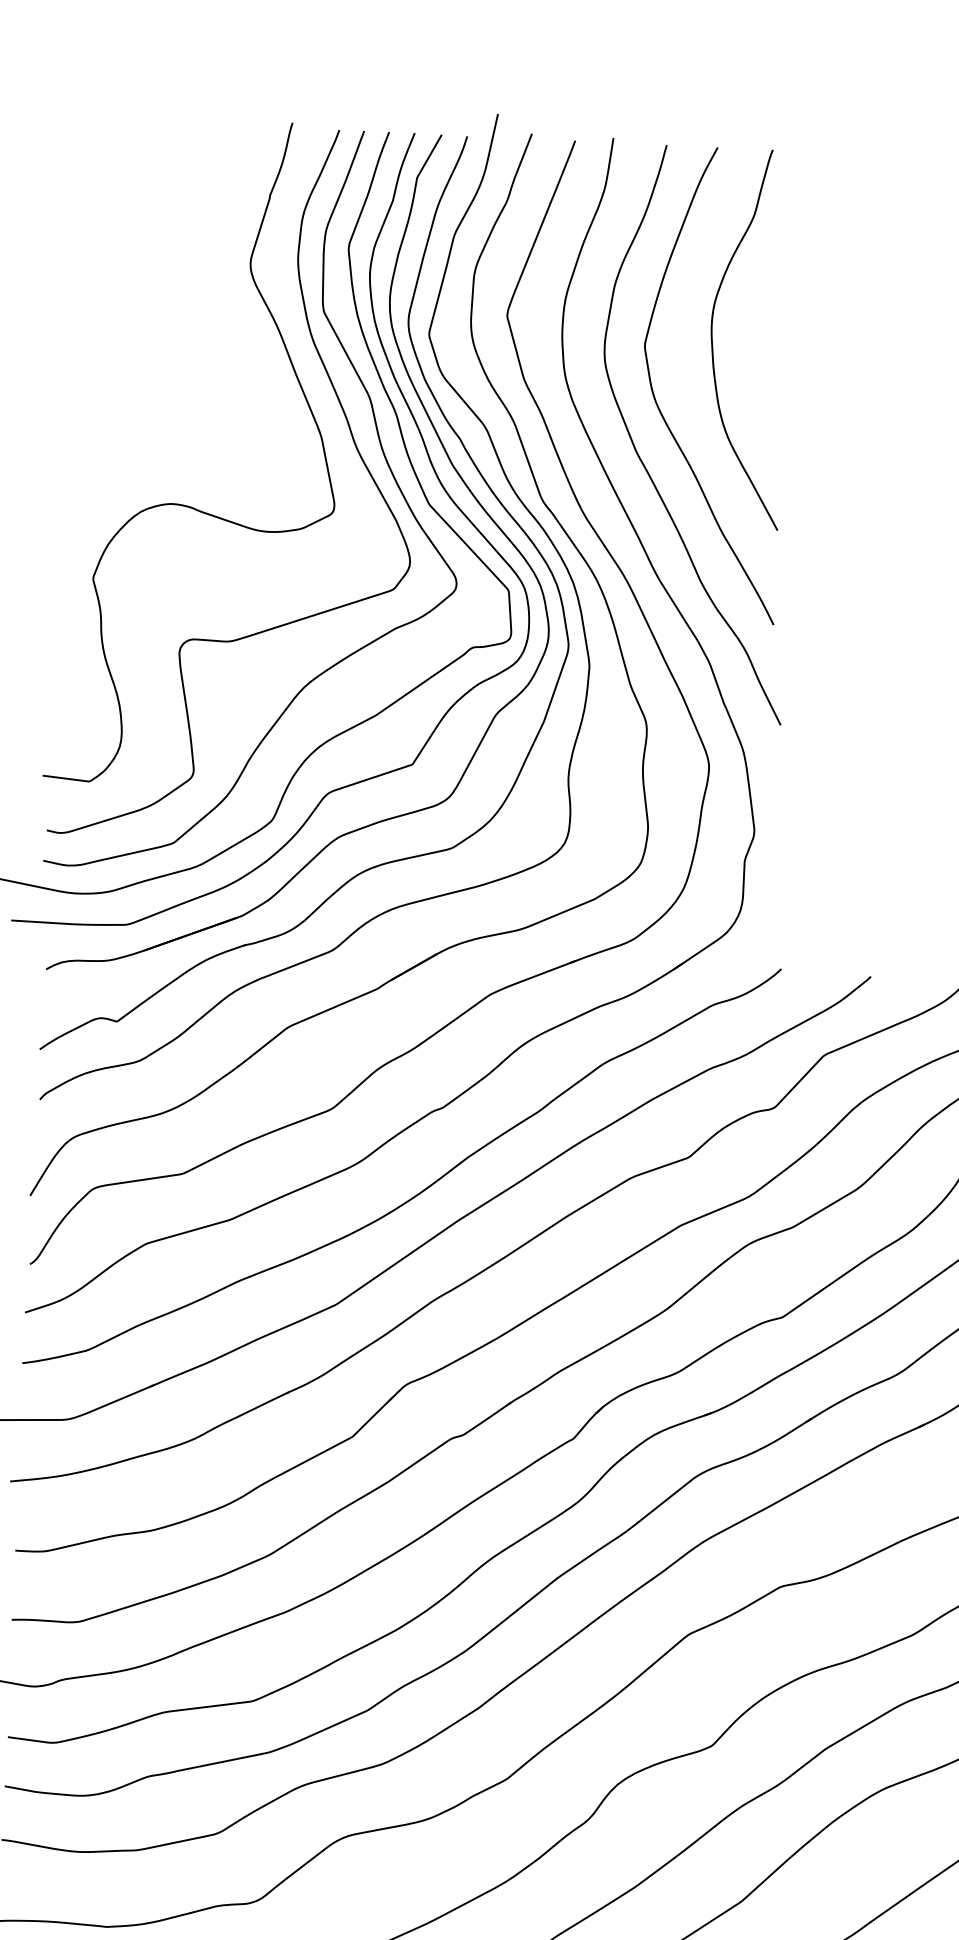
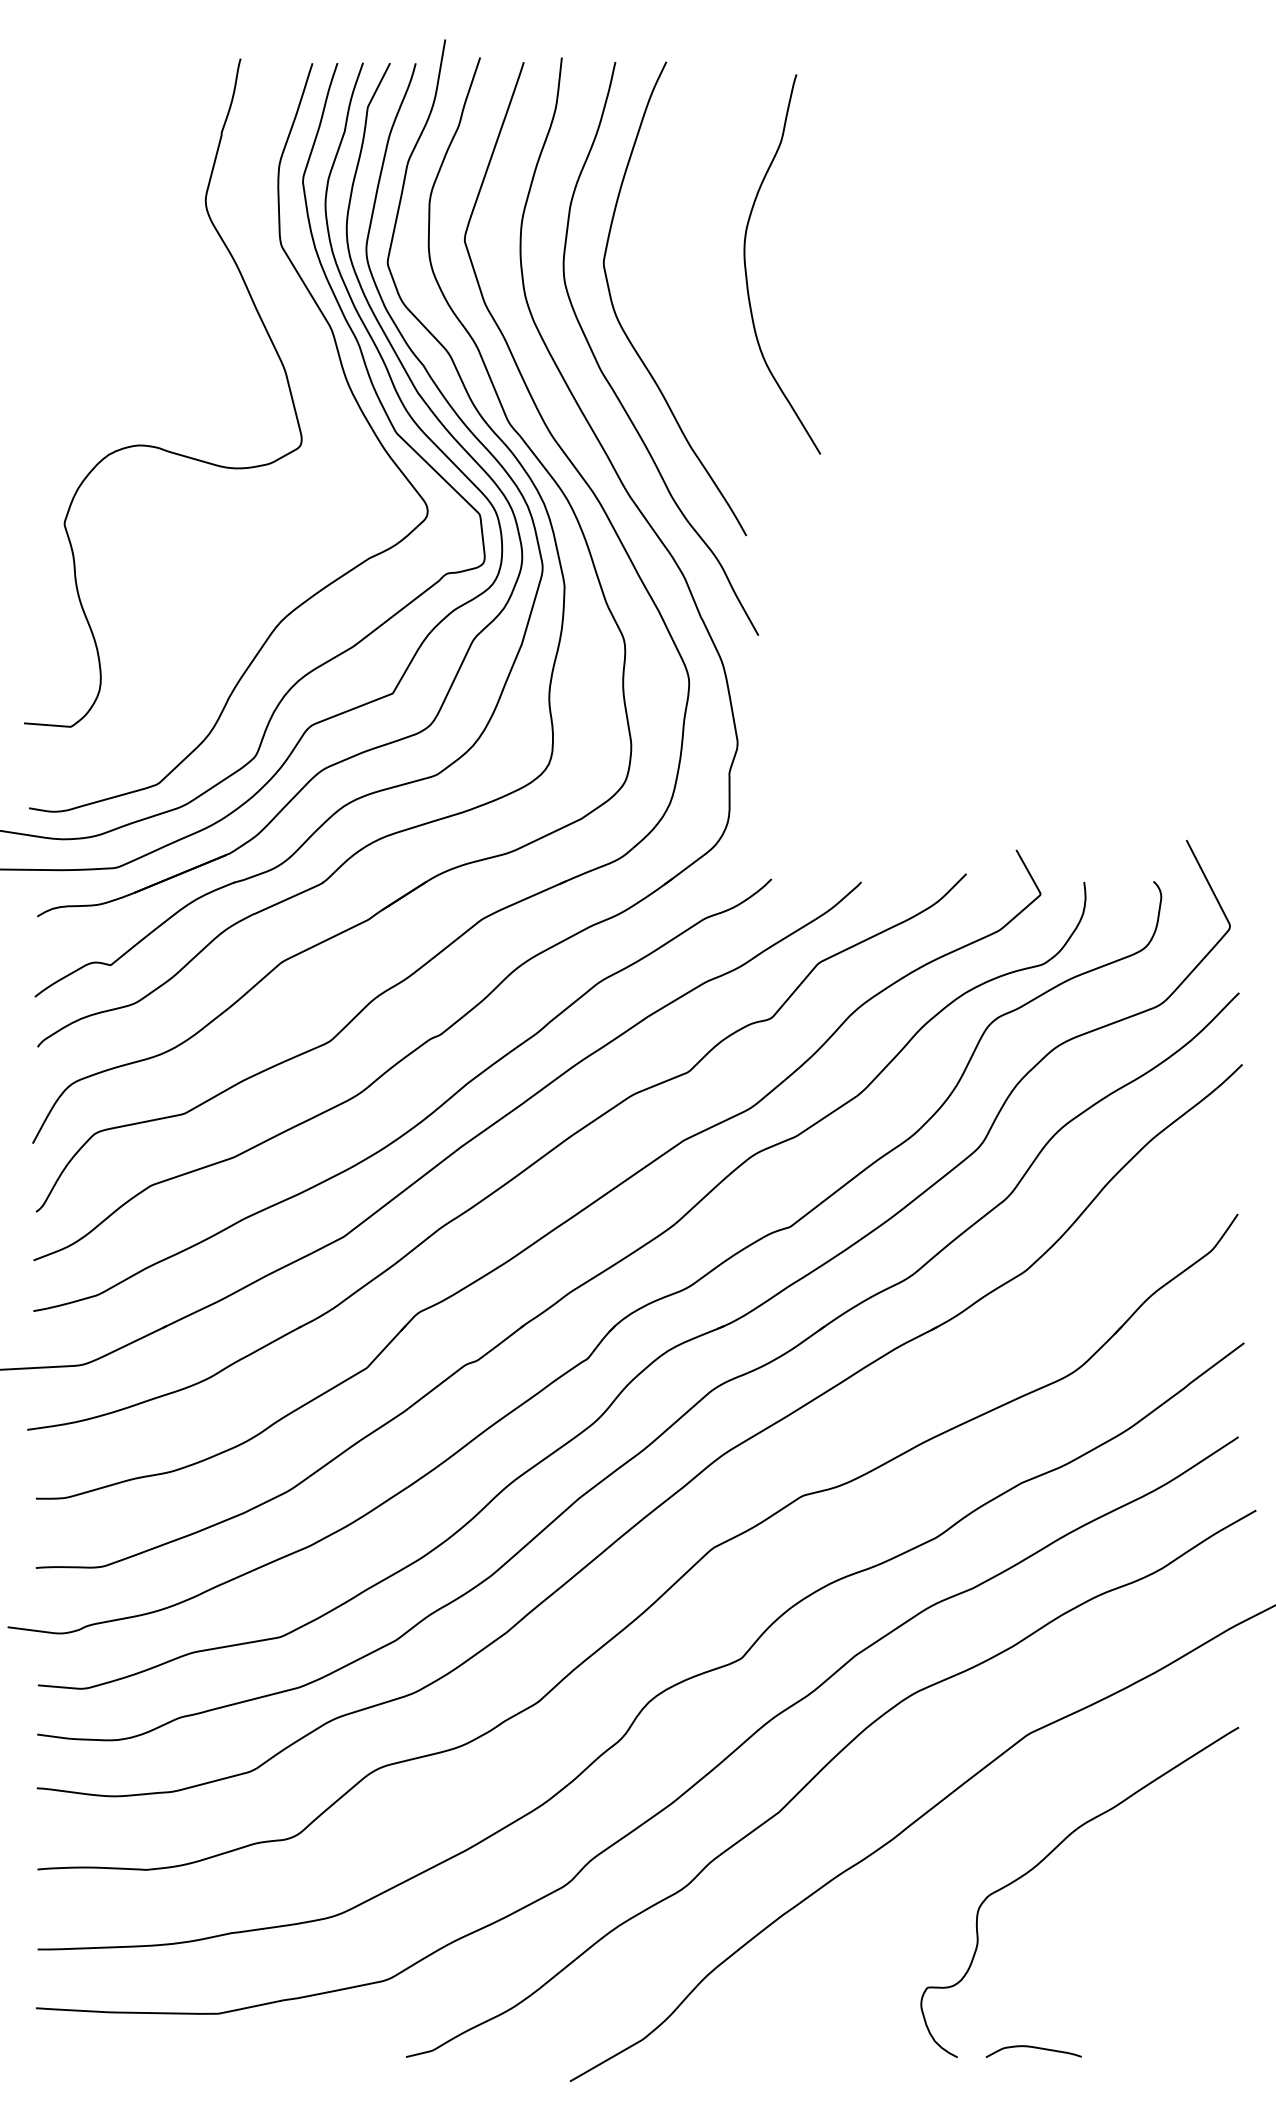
curve: (713, 339) -> (746, 266), moved
curve: (351, 438) -> (315, 370), removed

